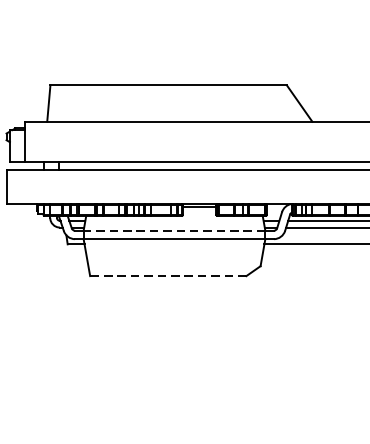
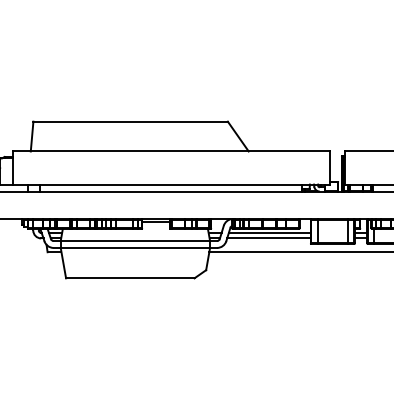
line: (174, 231) -> (135, 241), dashed -> solid
line: (167, 276) -> (129, 278), dashed -> solid

